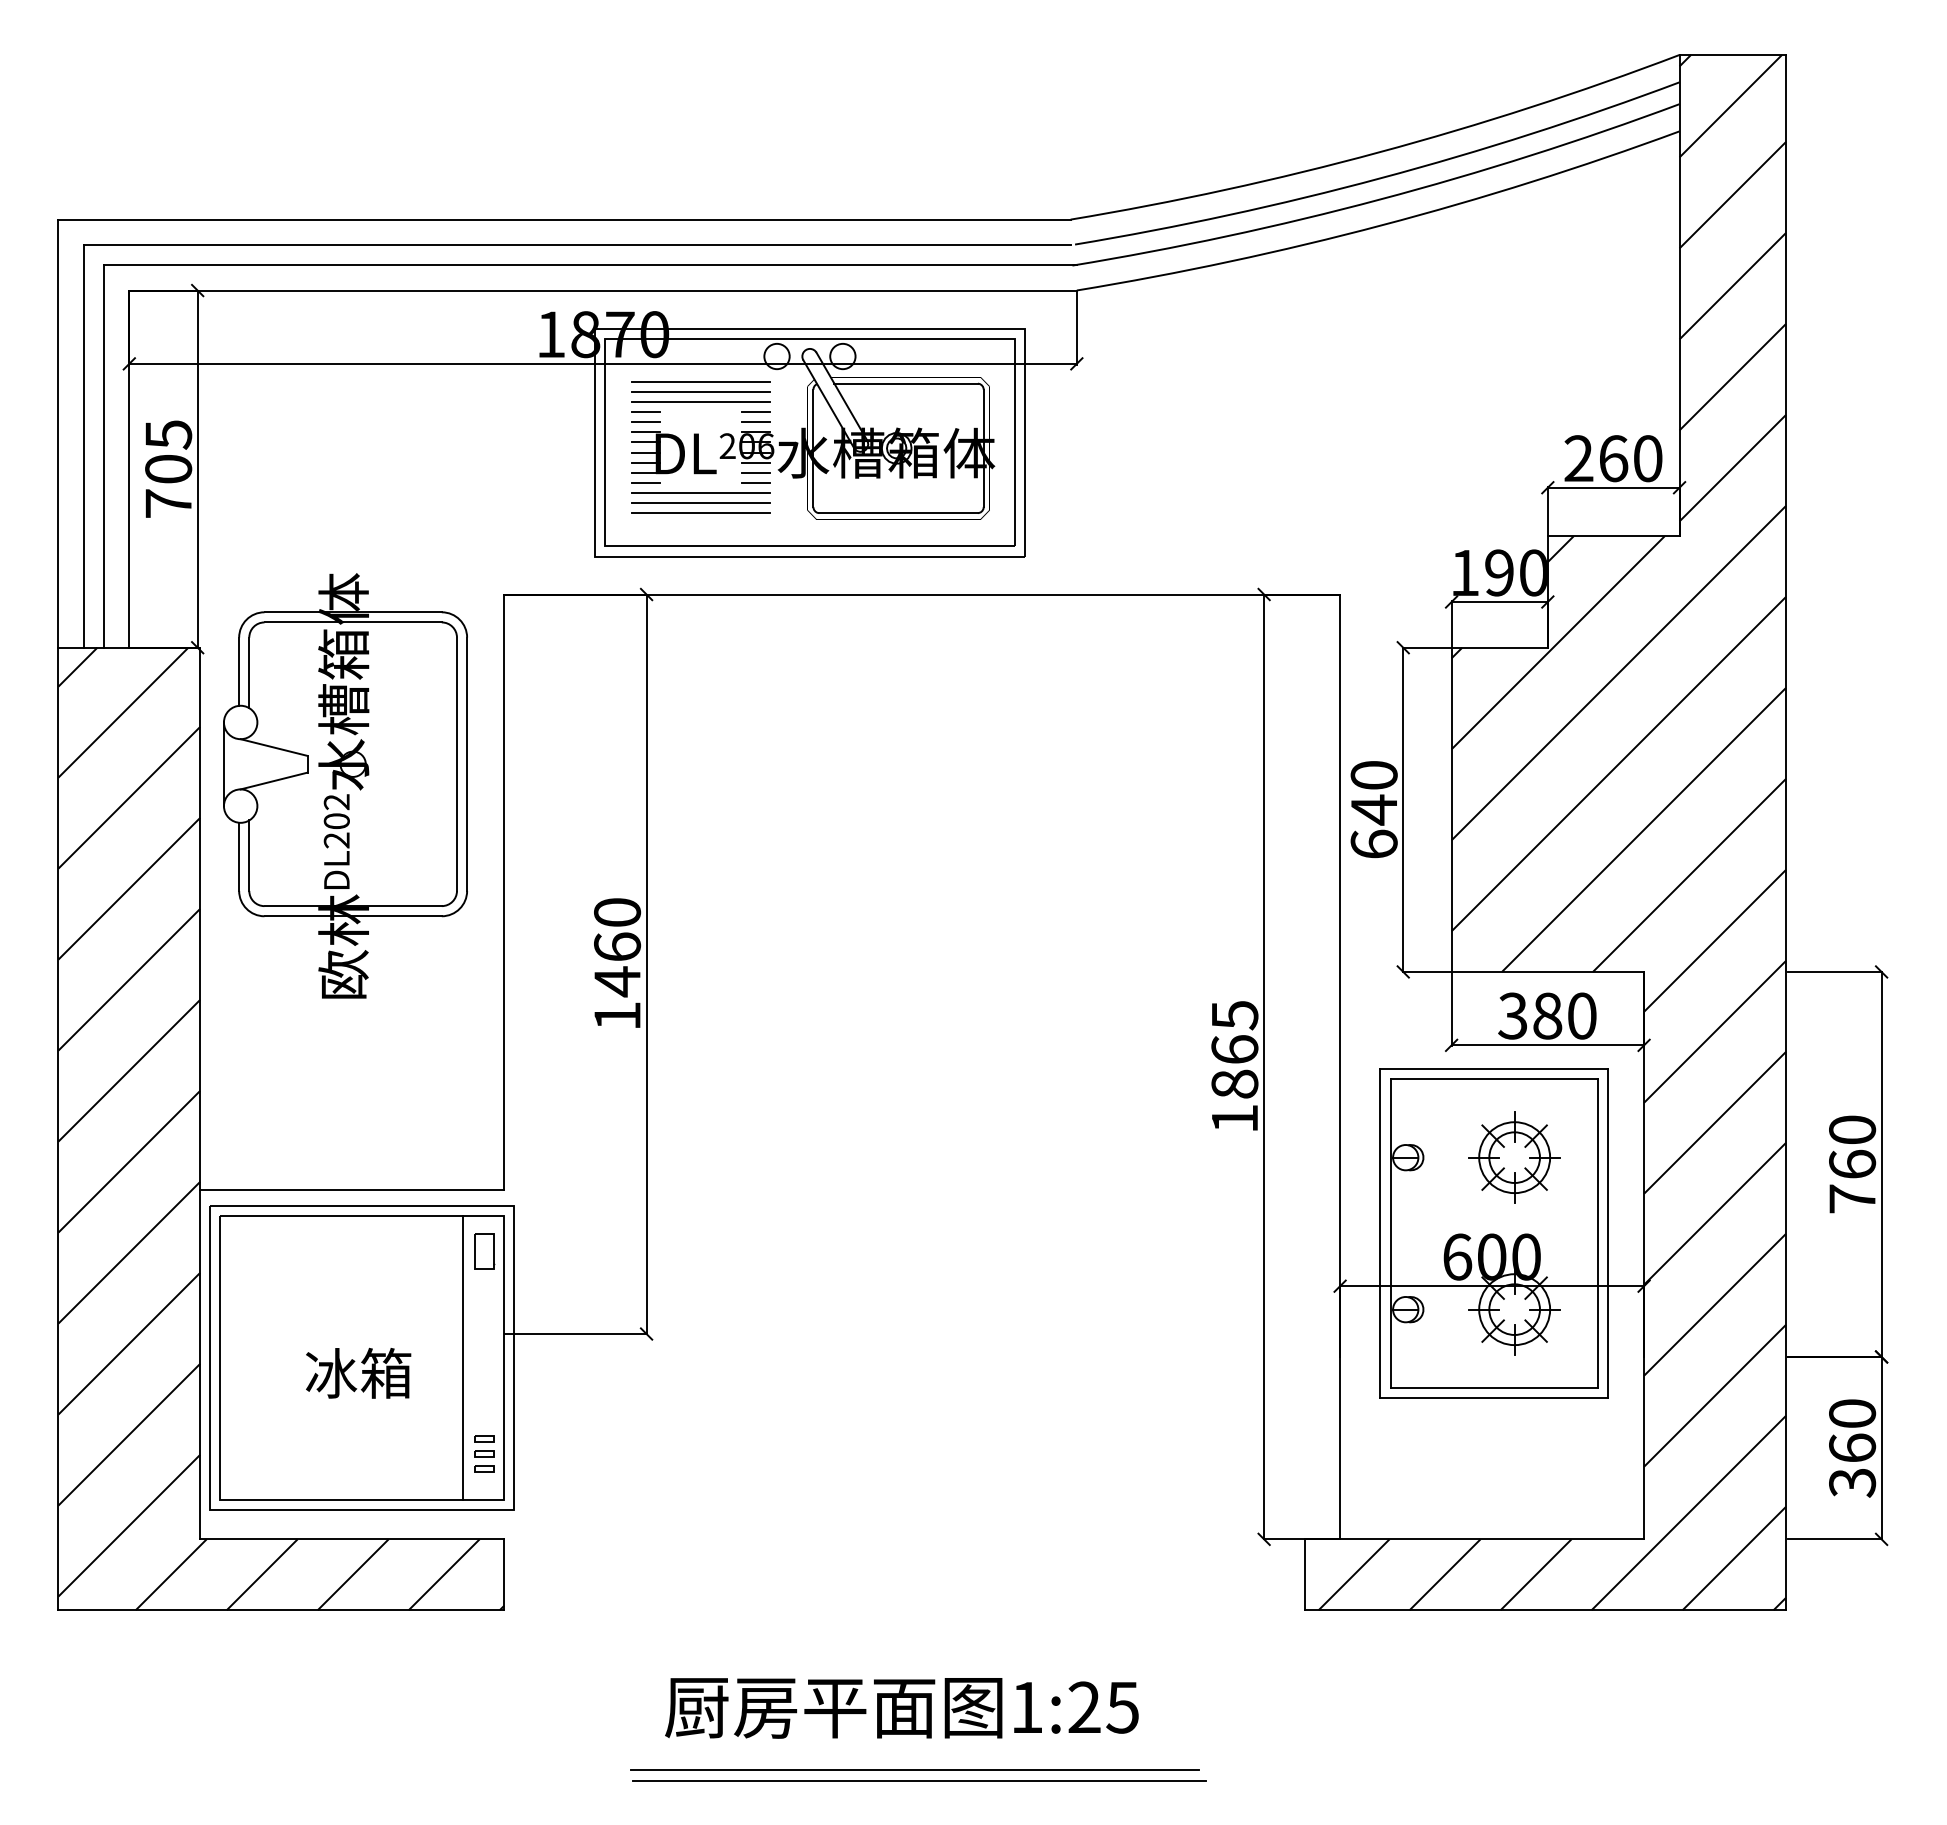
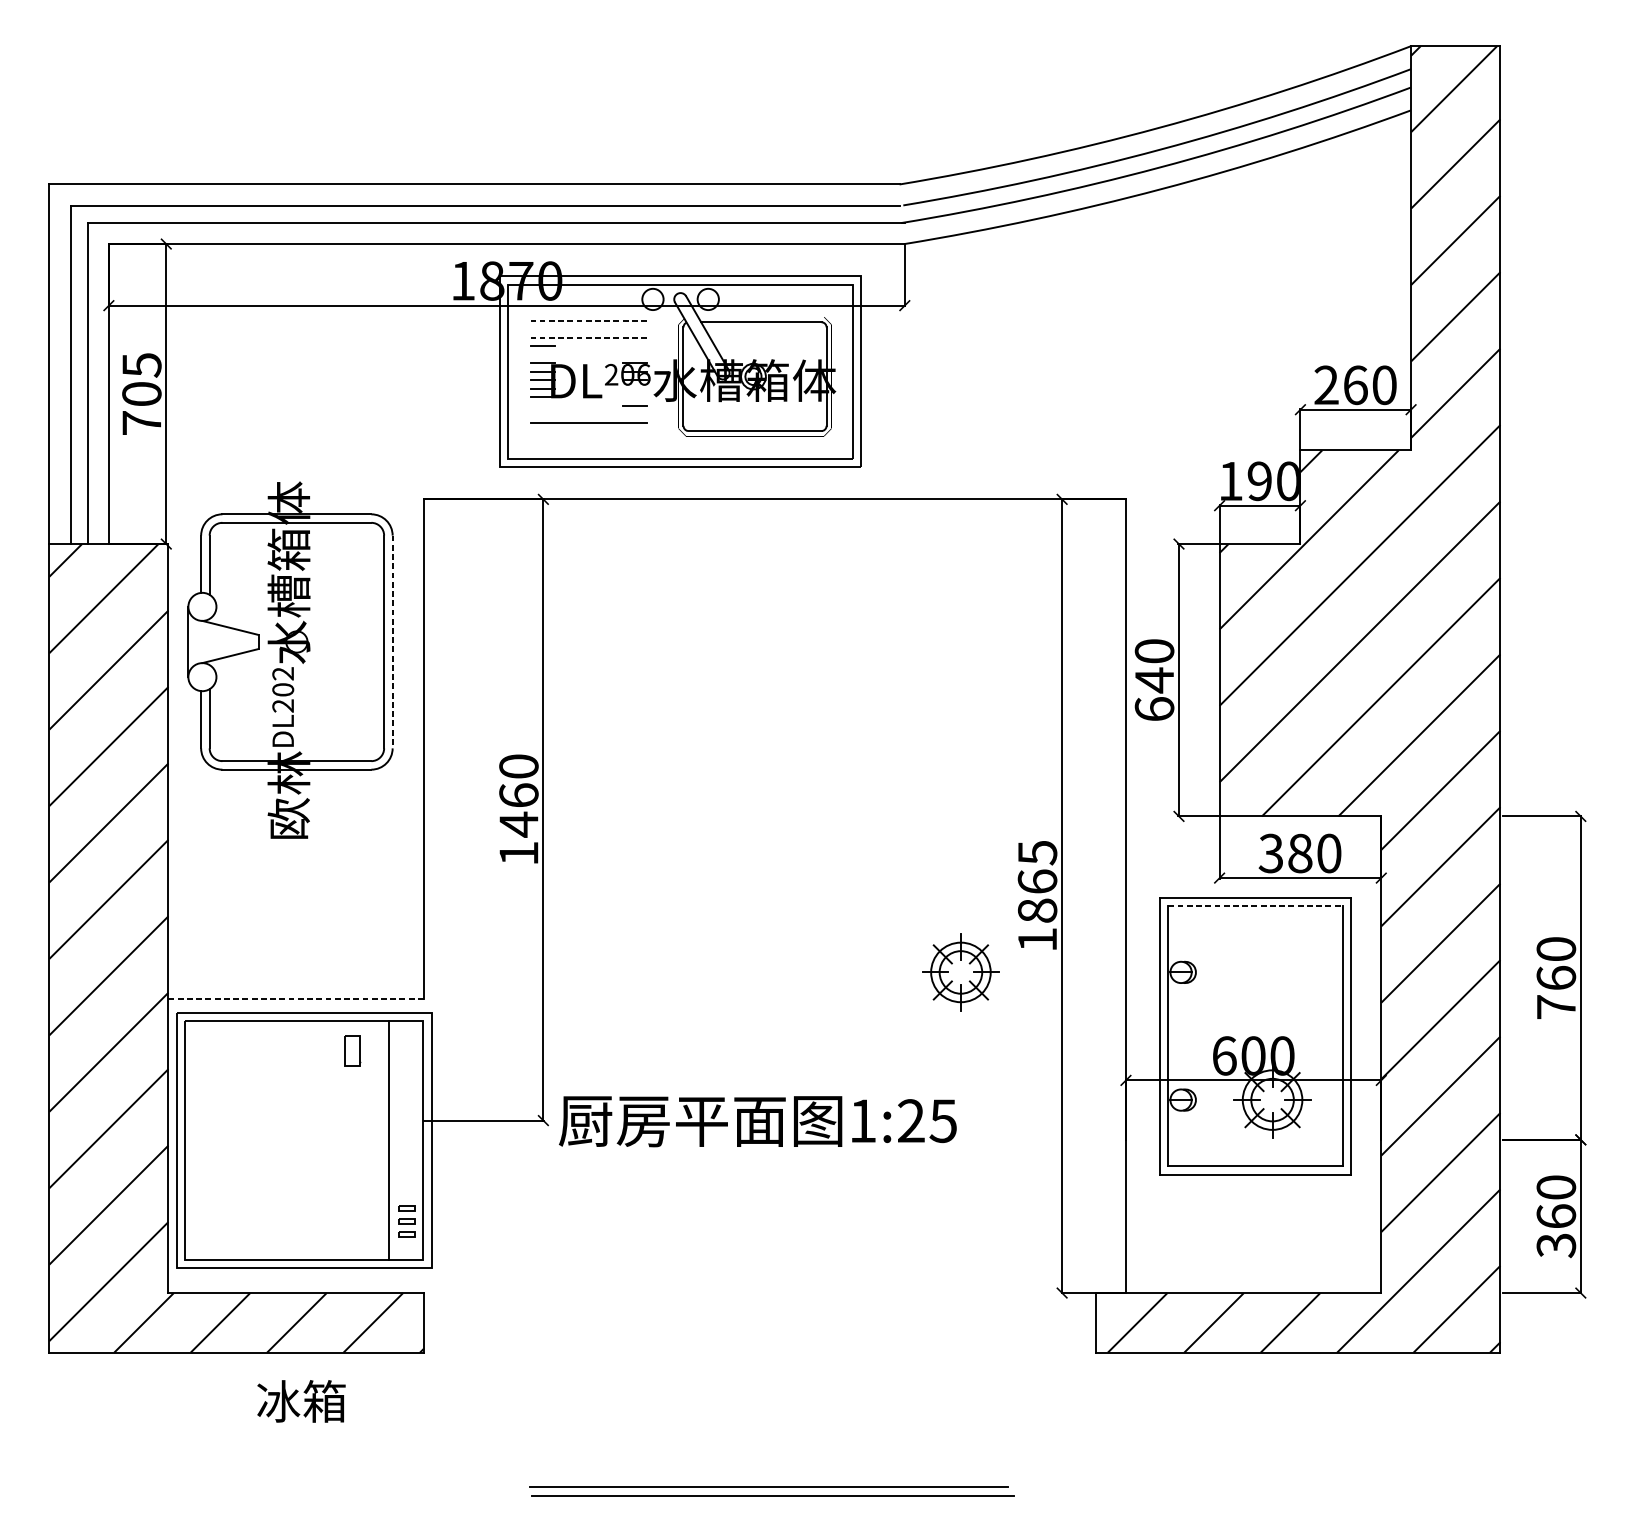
line: (701, 381) -> (589, 320), solid -> dashed
line: (700, 391) -> (588, 328), removed
line: (701, 401) -> (589, 337), solid -> dashed
line: (755, 412) -> (634, 346), removed
line: (646, 422) -> (543, 354), removed
line: (755, 422) -> (634, 354), removed
line: (755, 462) -> (634, 388), removed
line: (755, 472) -> (634, 396), removed
line: (646, 483) -> (543, 406), removed
line: (700, 493) -> (588, 414), removed
line: (700, 513) -> (588, 431), removed
line: (467, 764) -> (392, 642), solid -> dashed
line: (1494, 1079) -> (1255, 906), solid -> dashed
part: (1514, 1157) -> (960, 972), moved
line: (352, 1189) -> (296, 999), solid -> dashed
part: (484, 1251) -> (352, 1051), moved
text: (358, 1372) -> (301, 1400), moved
text: (901, 1708) -> (757, 1121), moved

